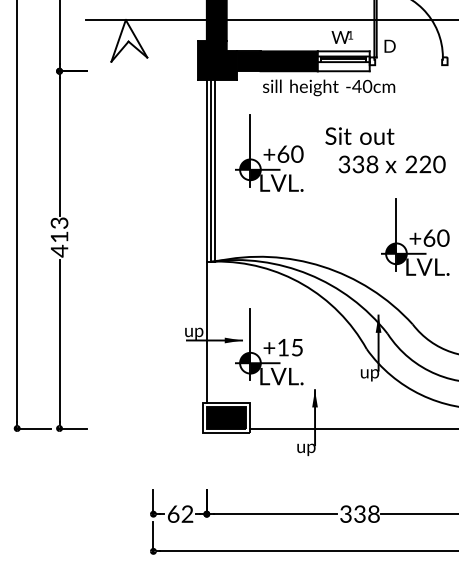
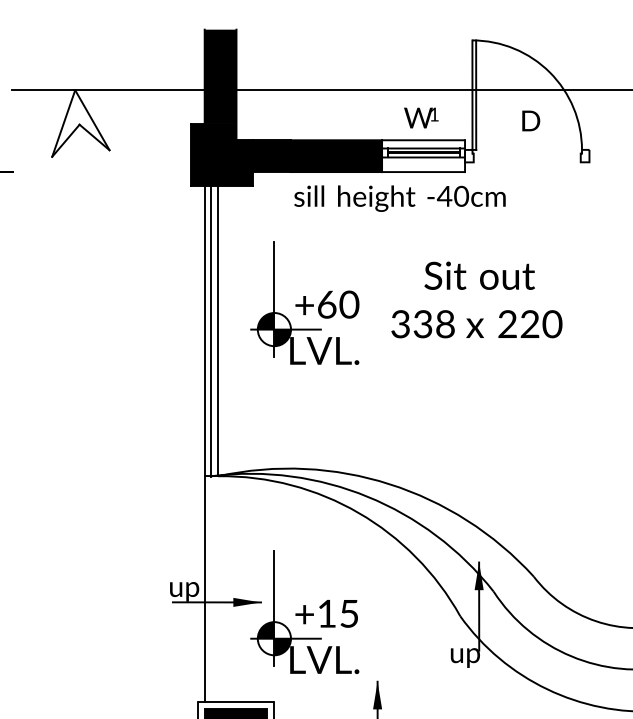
text: (389, 45) -> (530, 119), moved
text: (359, 135) -> (479, 274), moved
text: (391, 164) -> (475, 324), moved
part: (415, 236) -> (538, 436), removed

